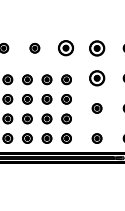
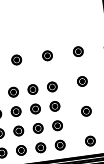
part: (96, 47) -> (77, 50), size x0.62
part: (65, 48) -> (47, 56), size x0.62
part: (96, 78) -> (81, 81), size x0.62

